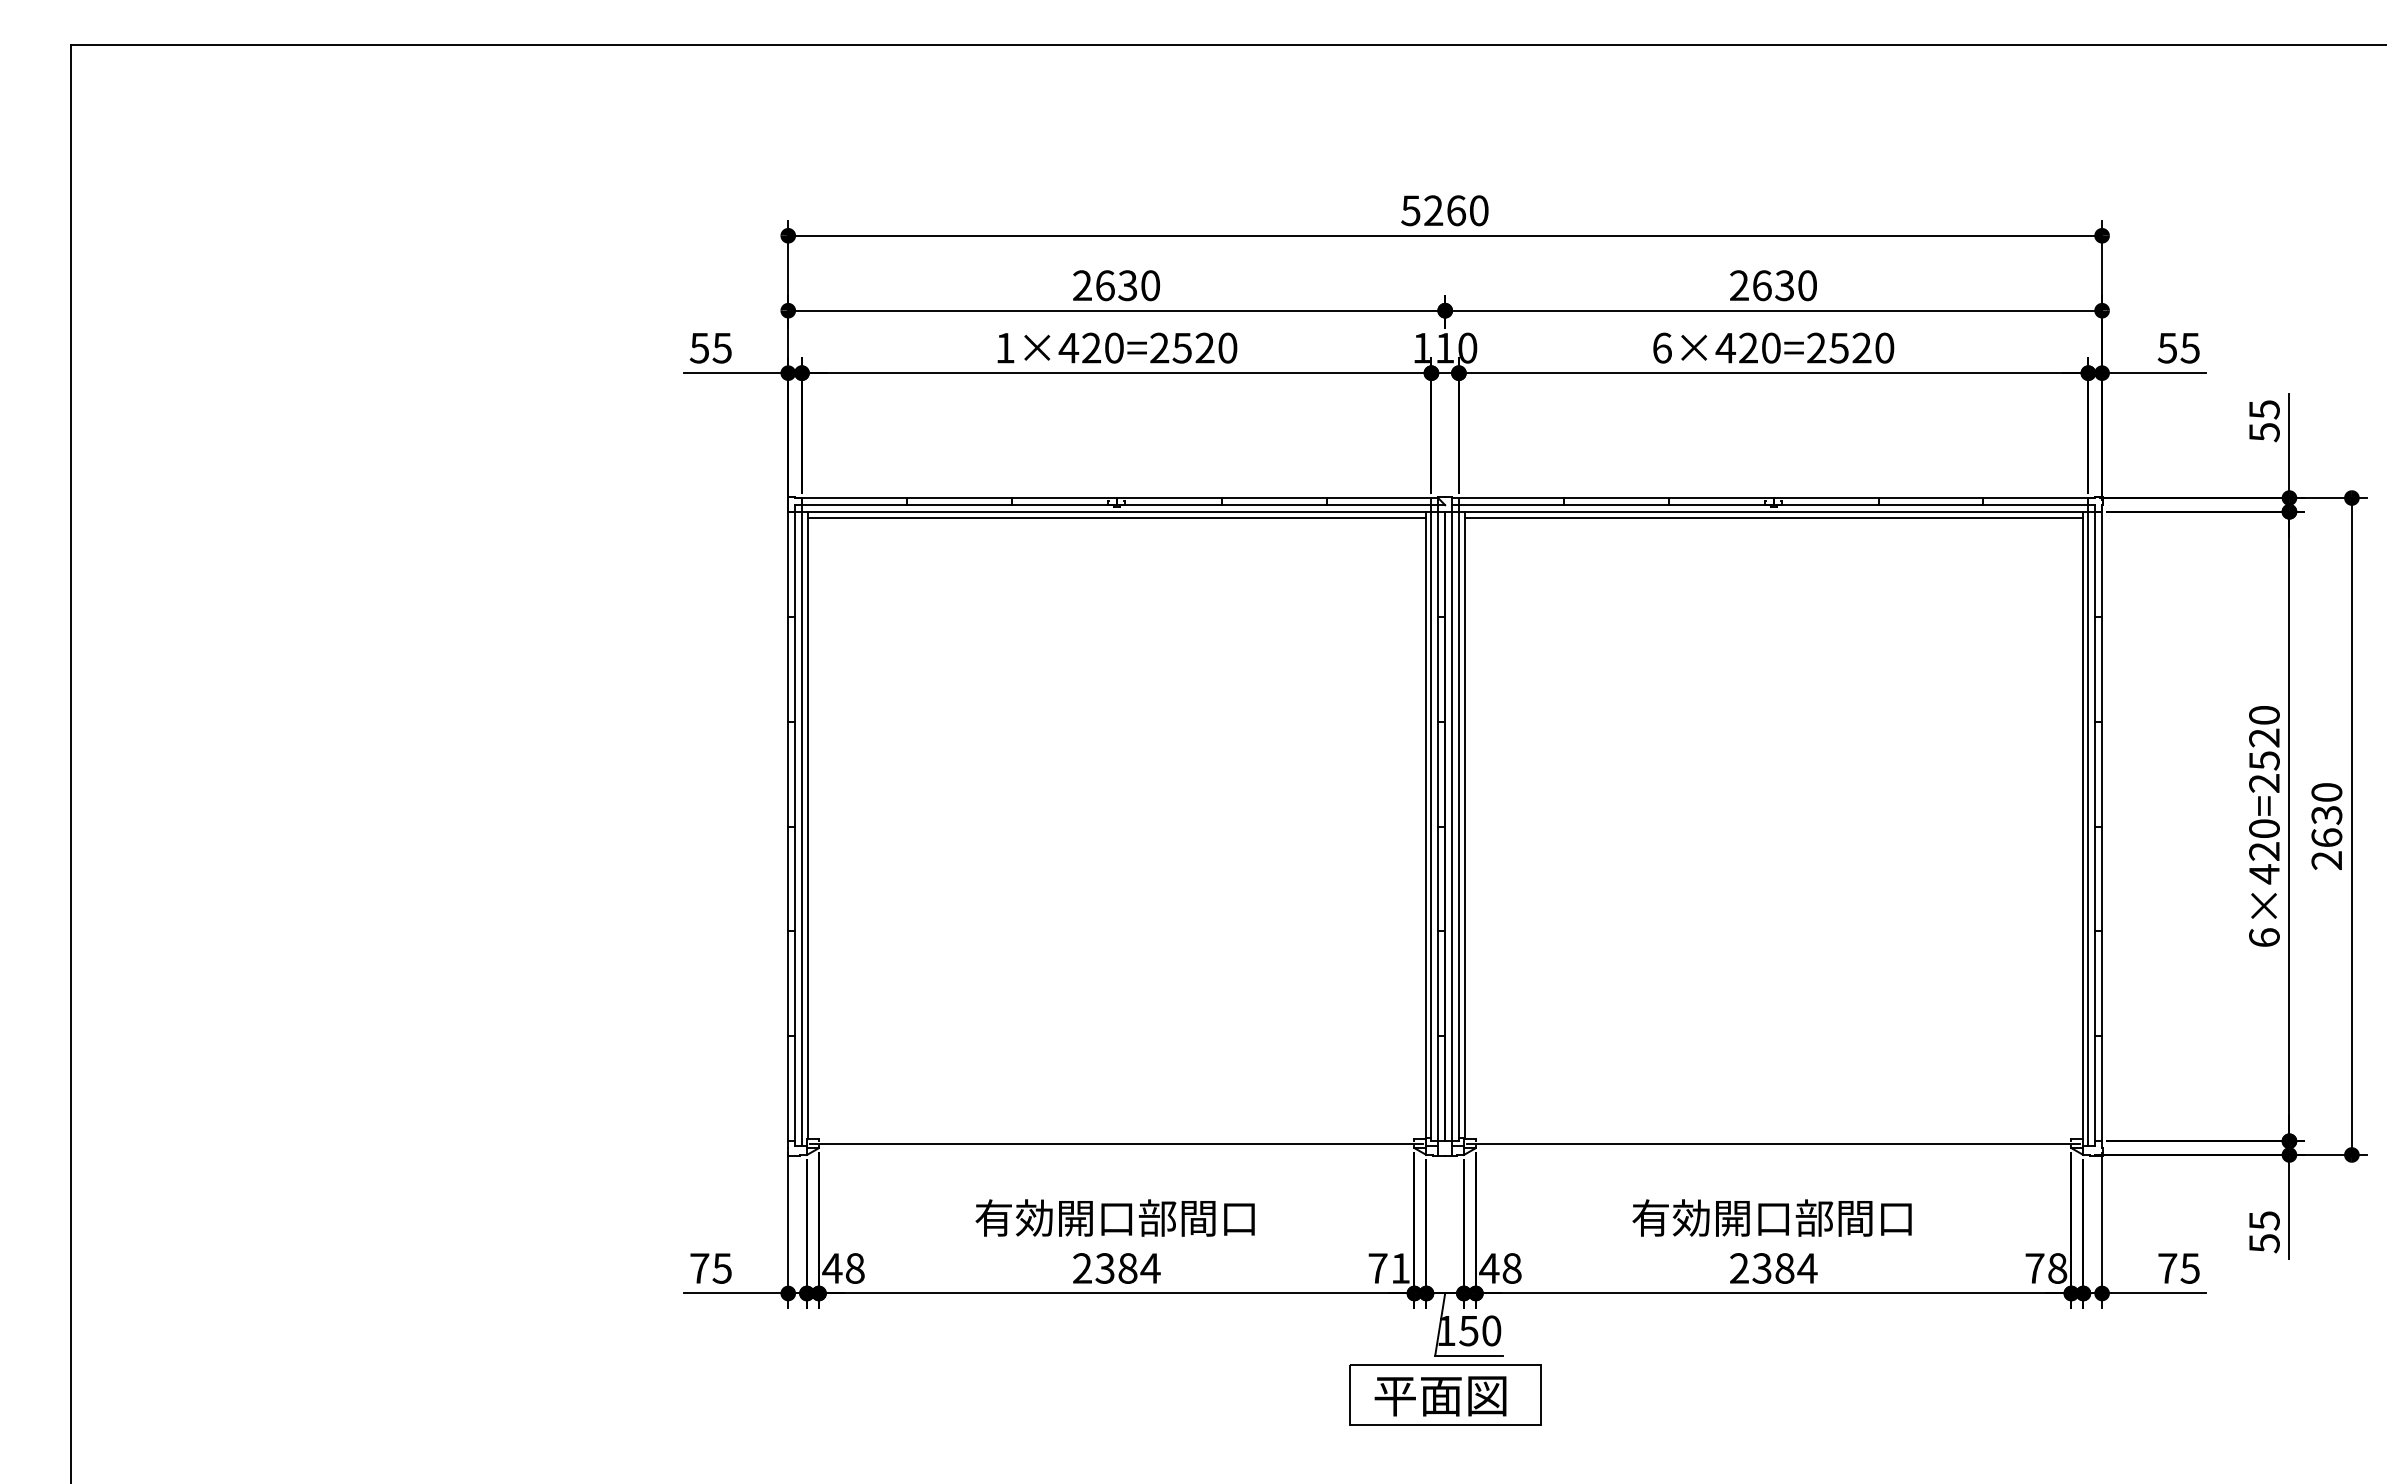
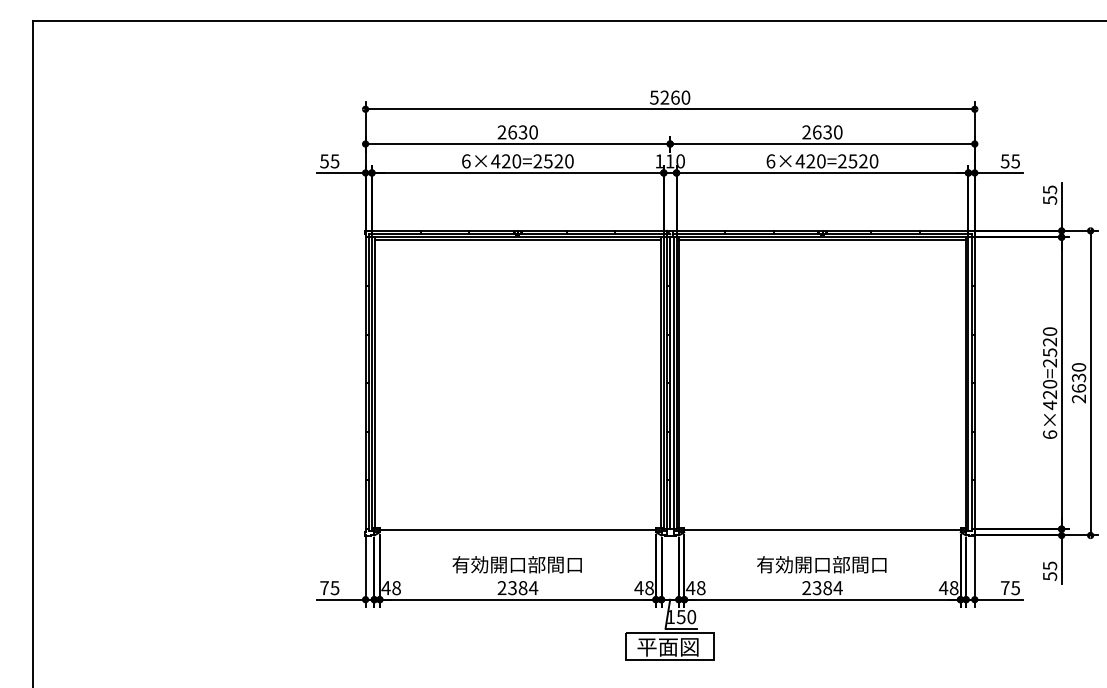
text: (1005, 348) -> (466, 161), 1×420=2520 -> 6×420=2520
text: (2034, 1267) -> (943, 587), 78 -> 48
text: (1387, 1269) -> (643, 588), 71 -> 48

